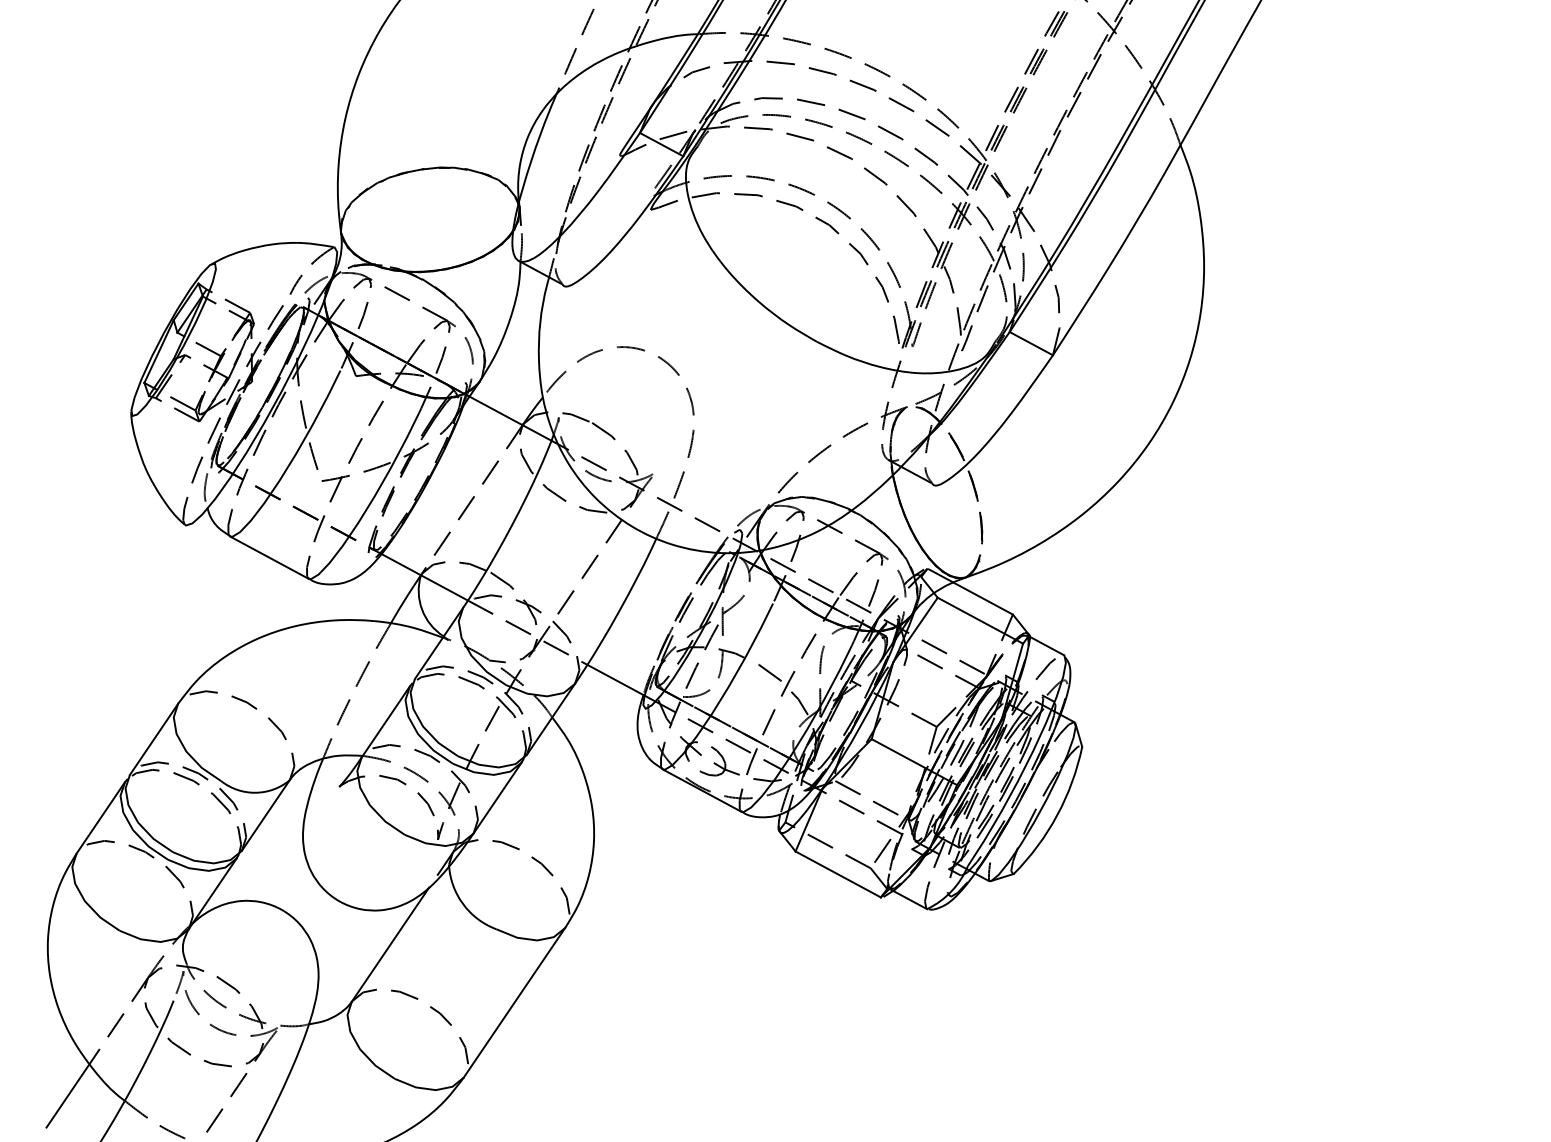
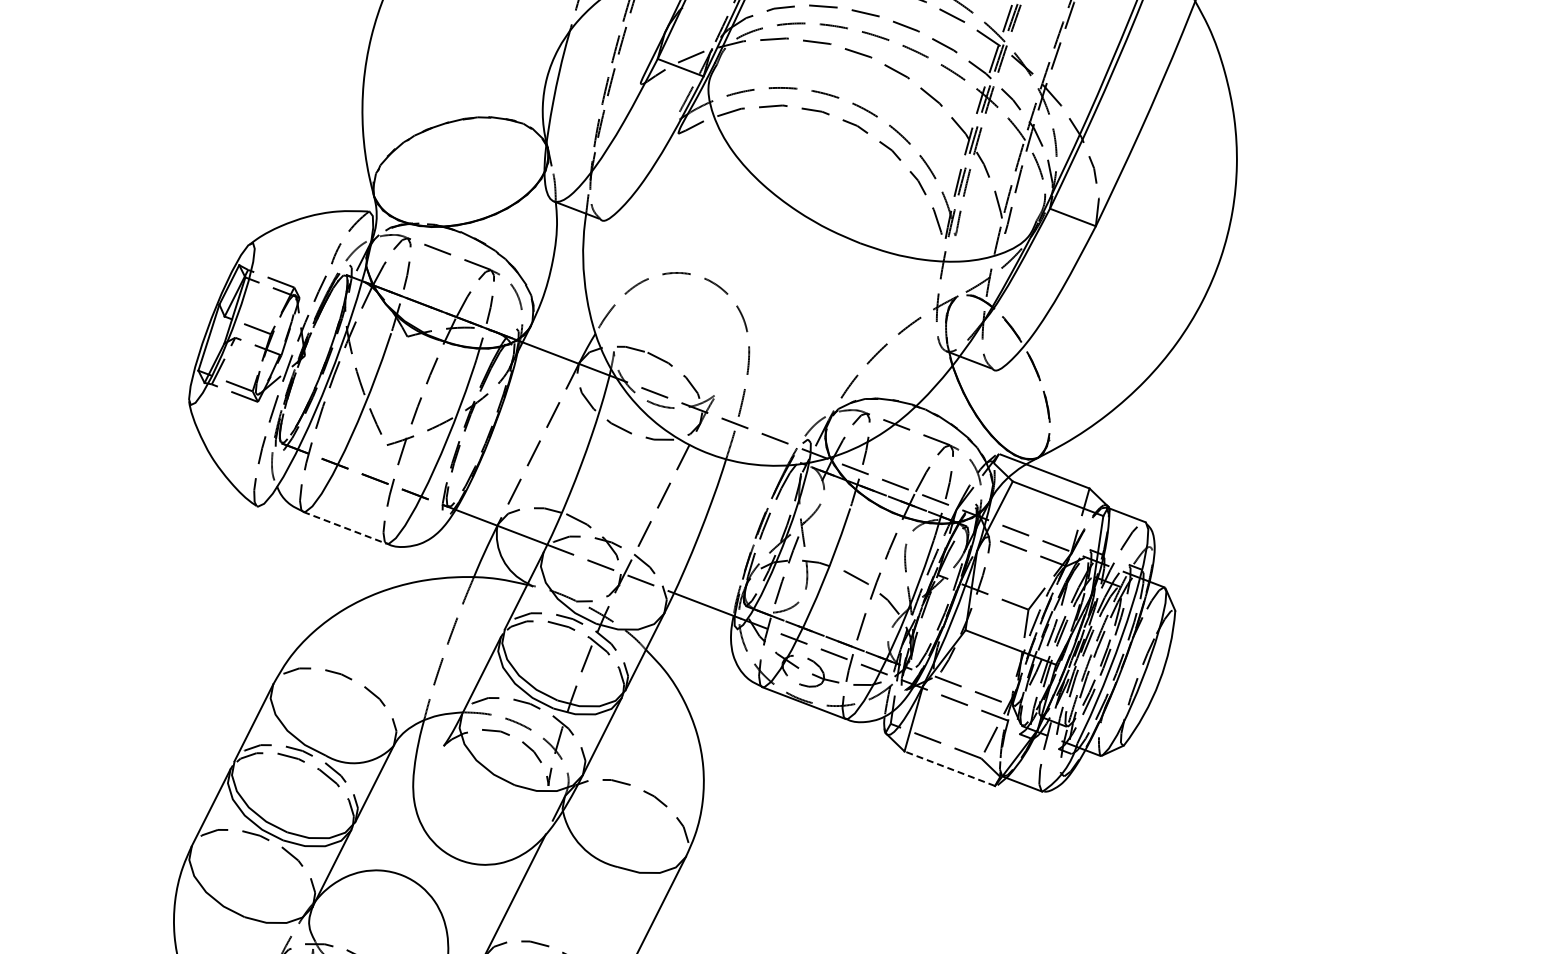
line: (269, 557) -> (344, 527), solid -> dashed
line: (837, 874) -> (949, 768), solid -> dashed

